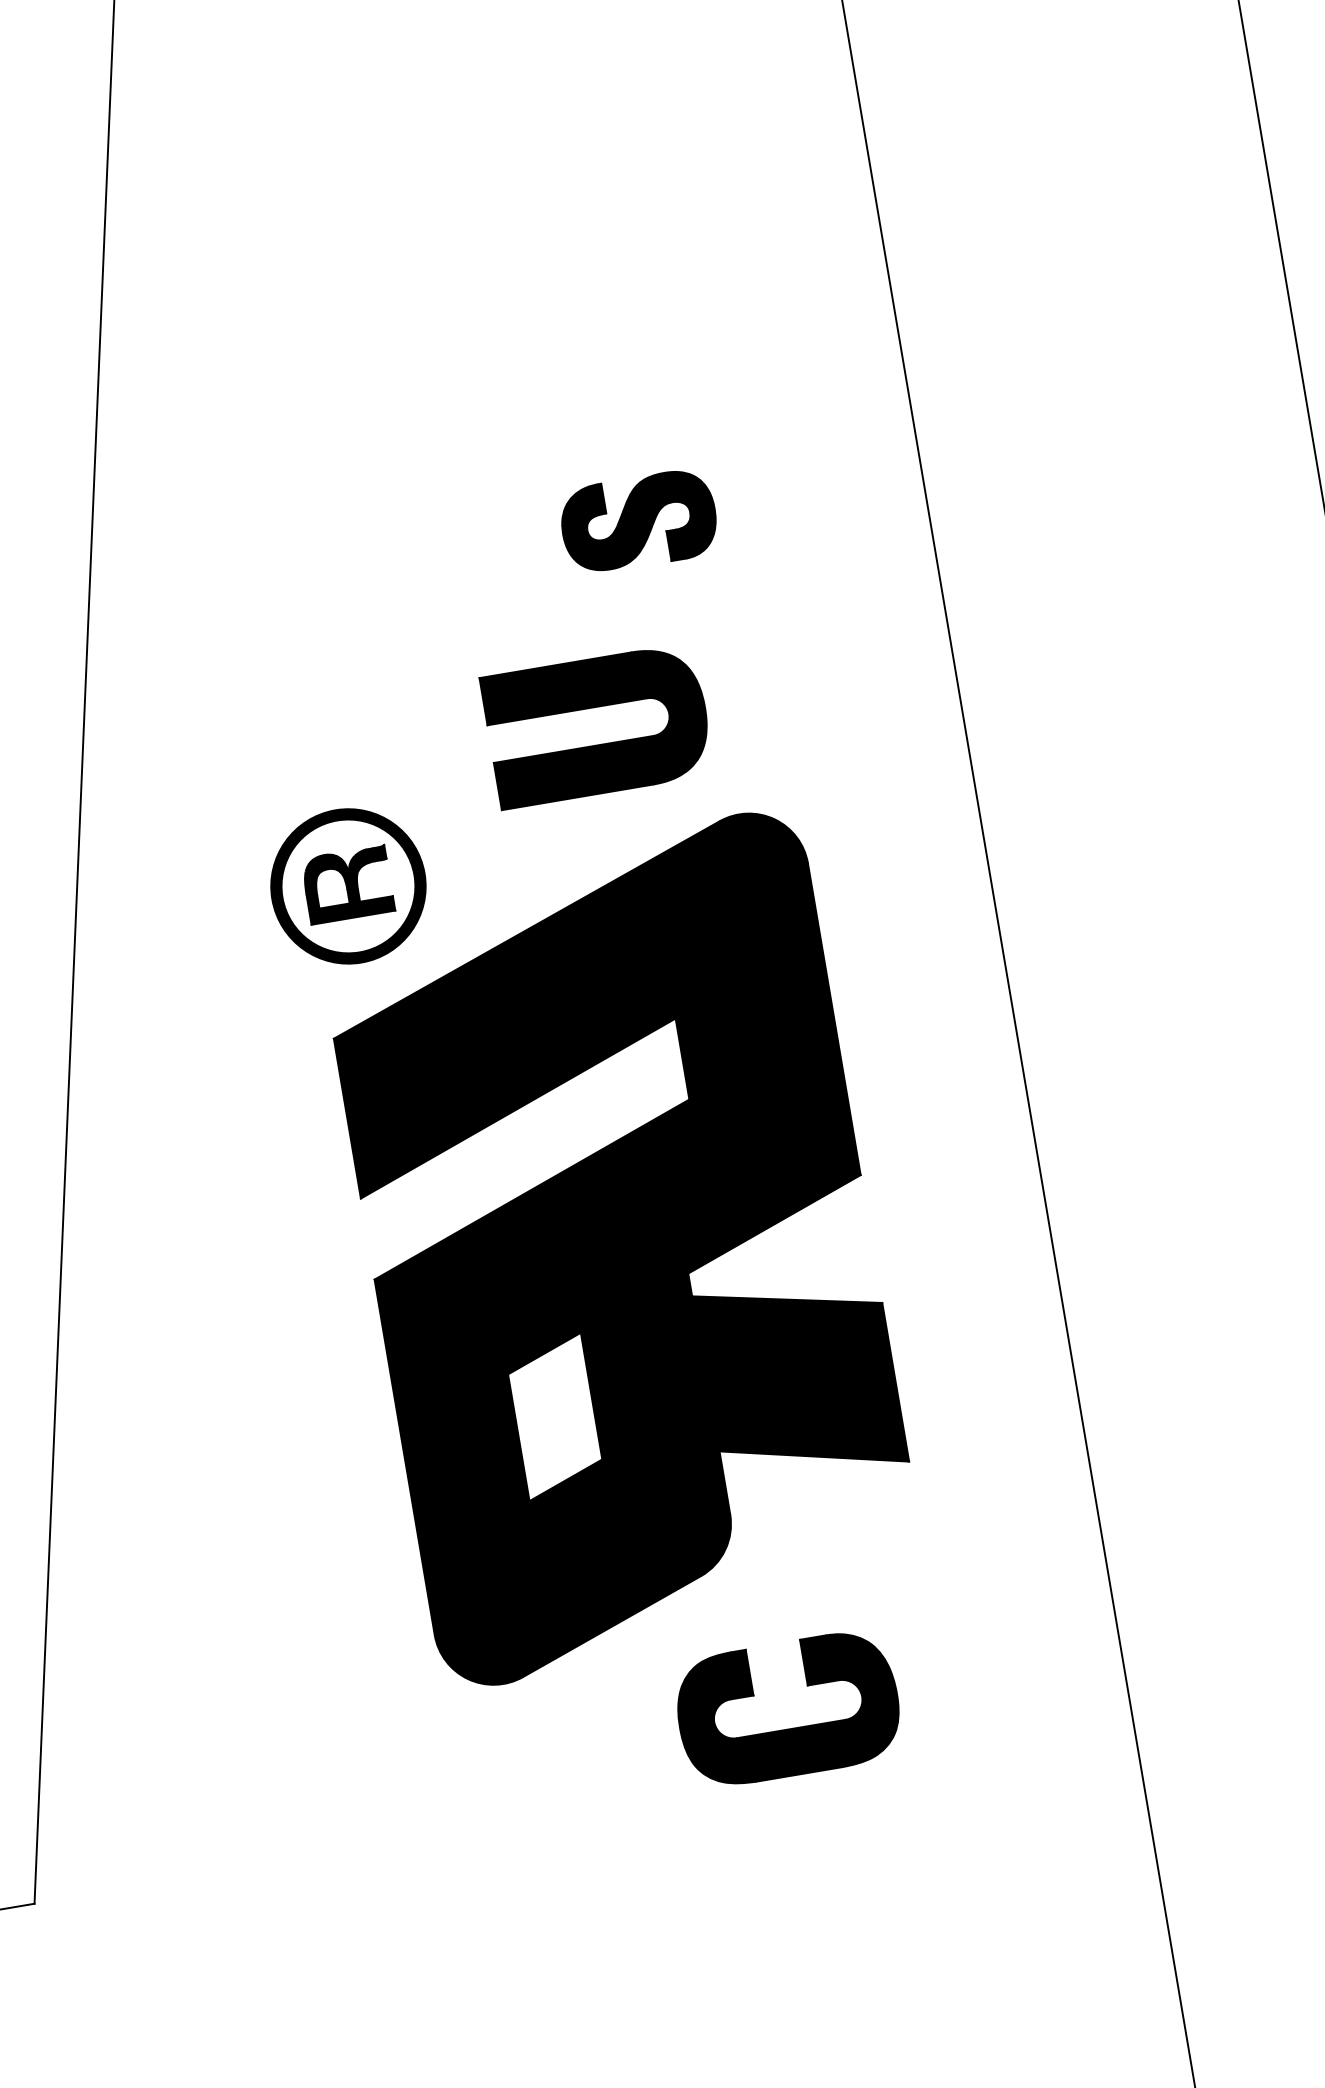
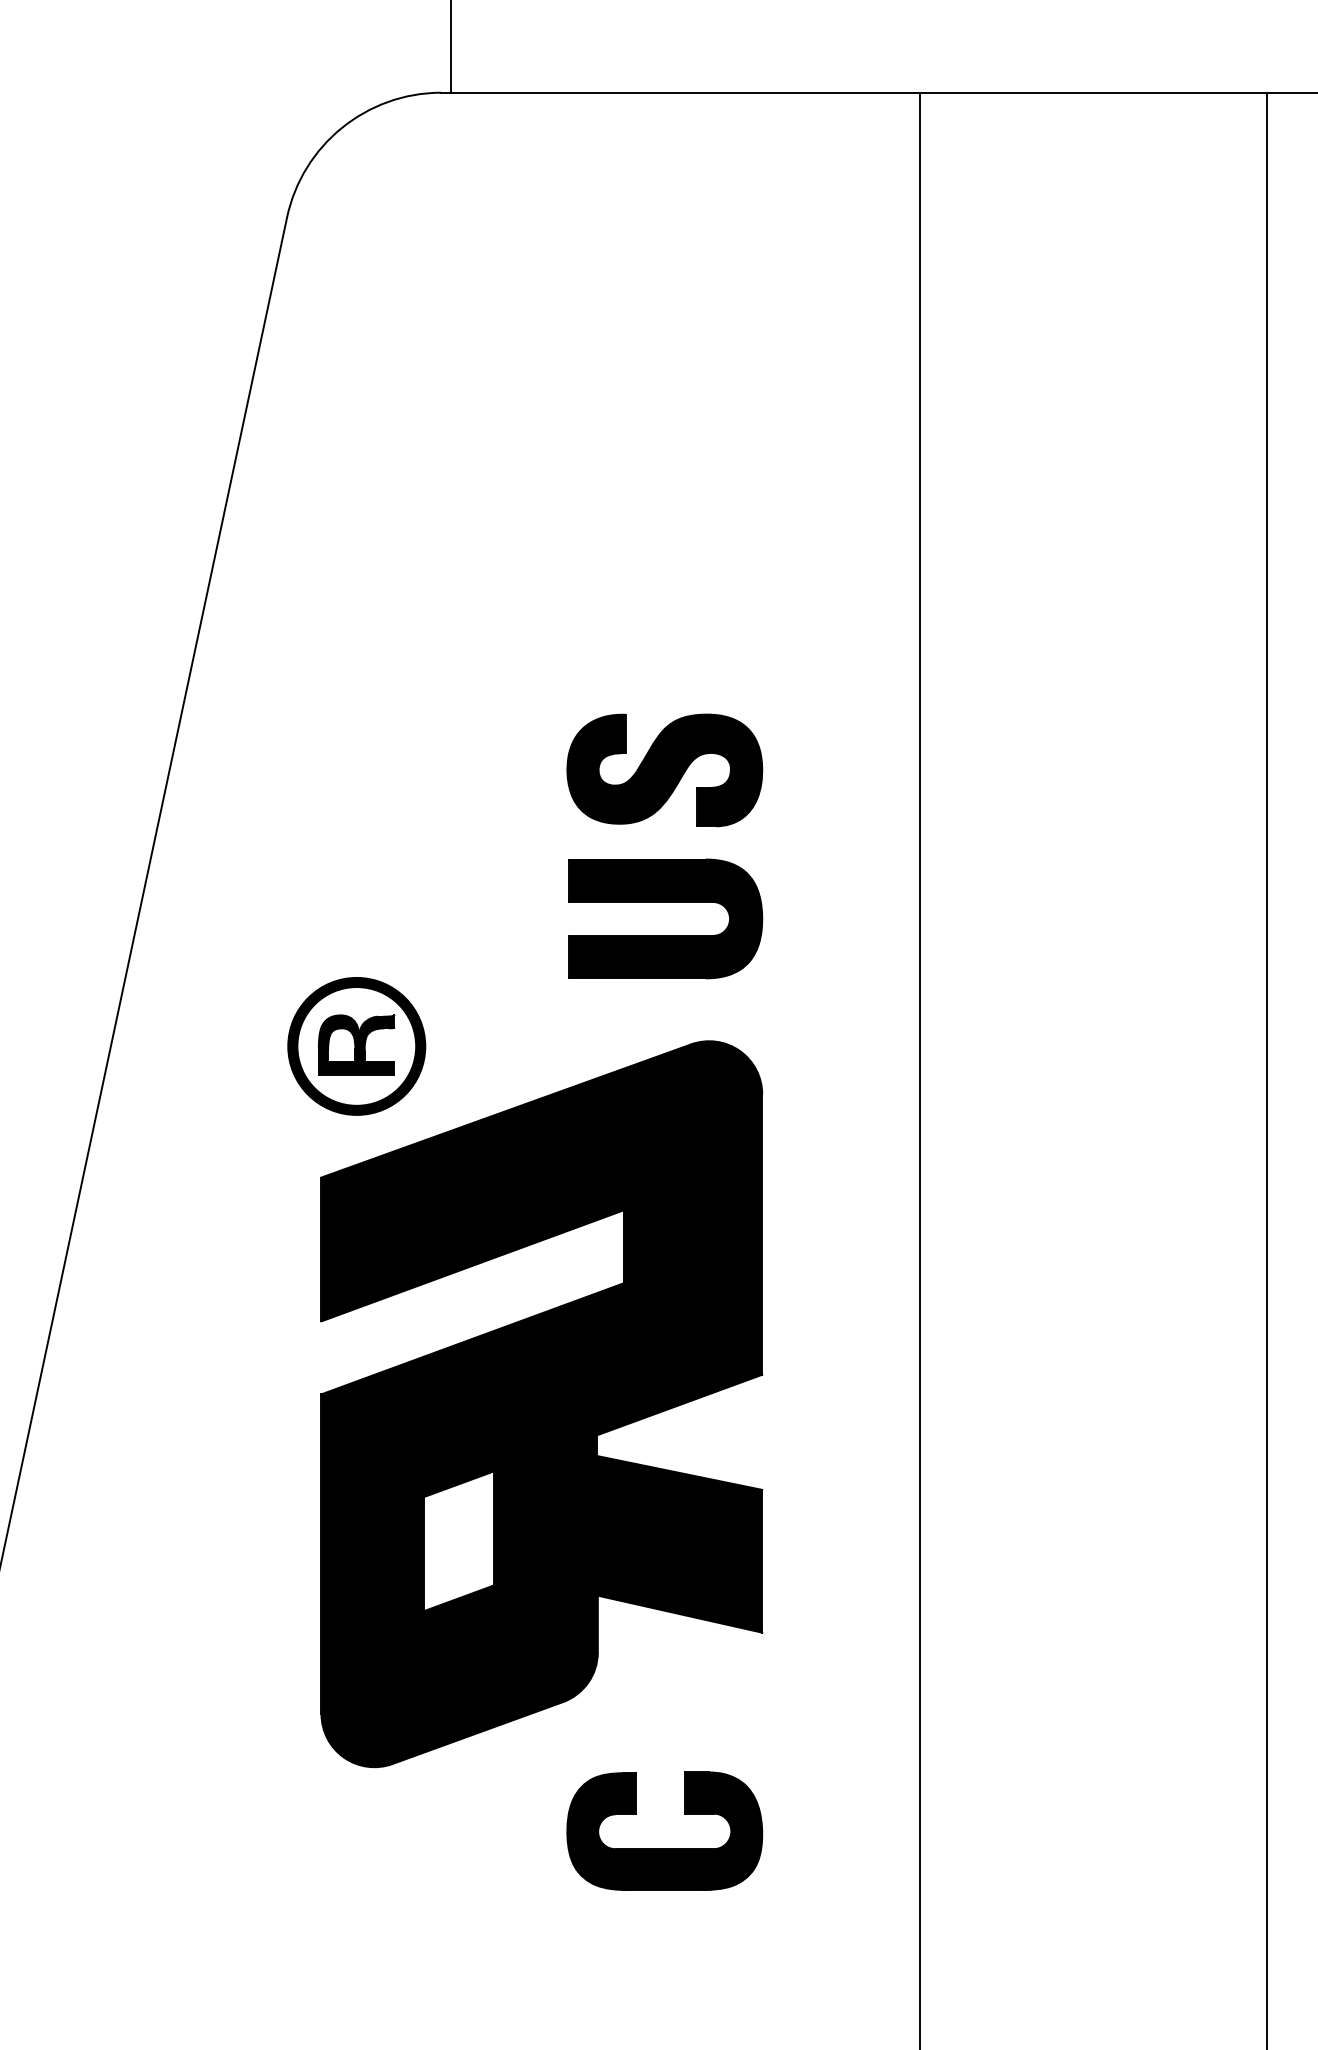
part: (638, 522) -> (664, 770), size x1.43
part: (594, 707) -> (665, 902), moved
part: (791, 1728) -> (664, 1848), moved

